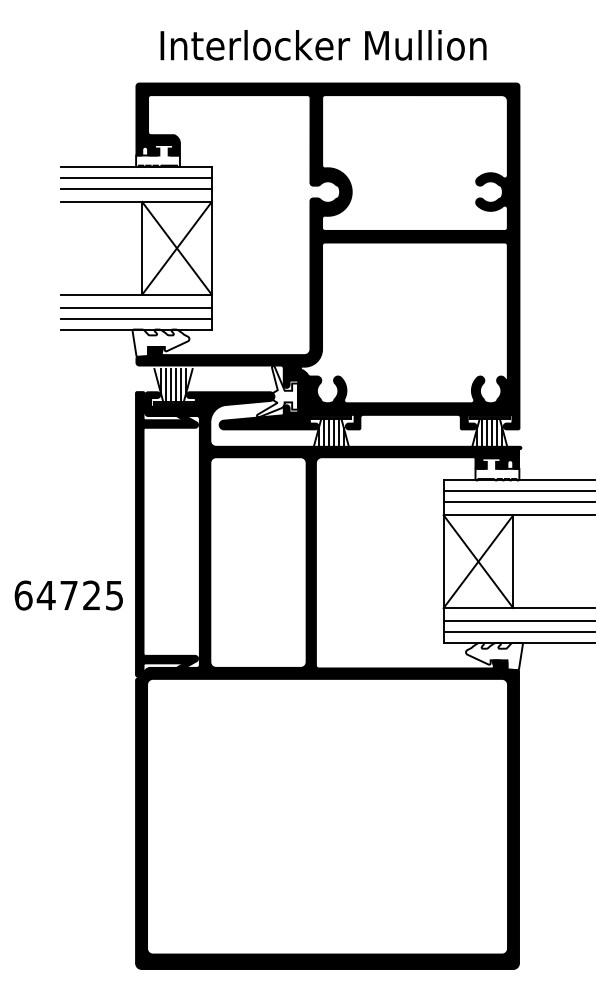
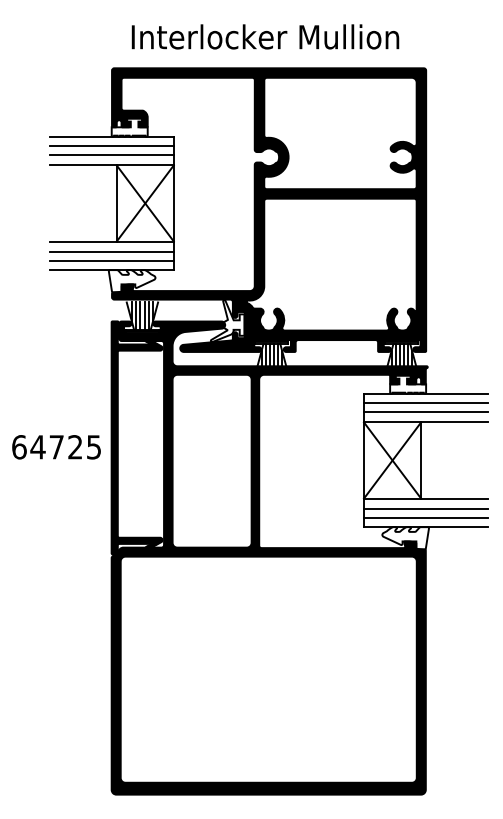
text: (68, 595) -> (56, 447), moved

